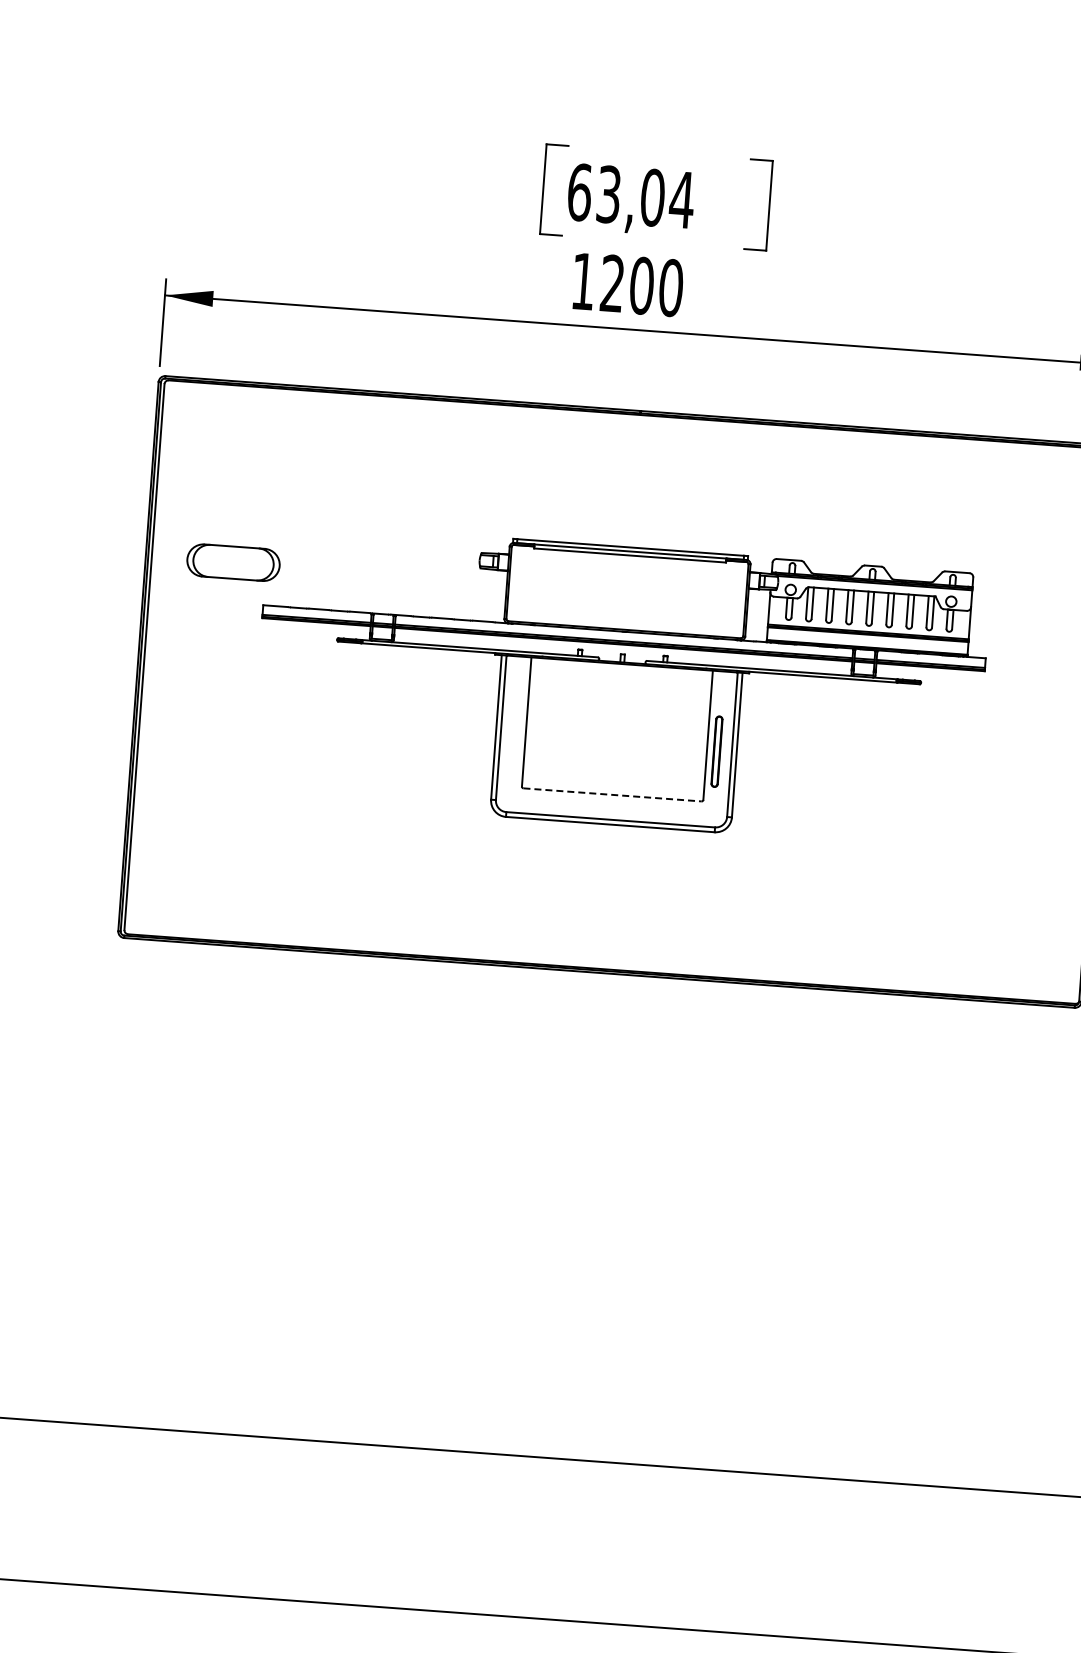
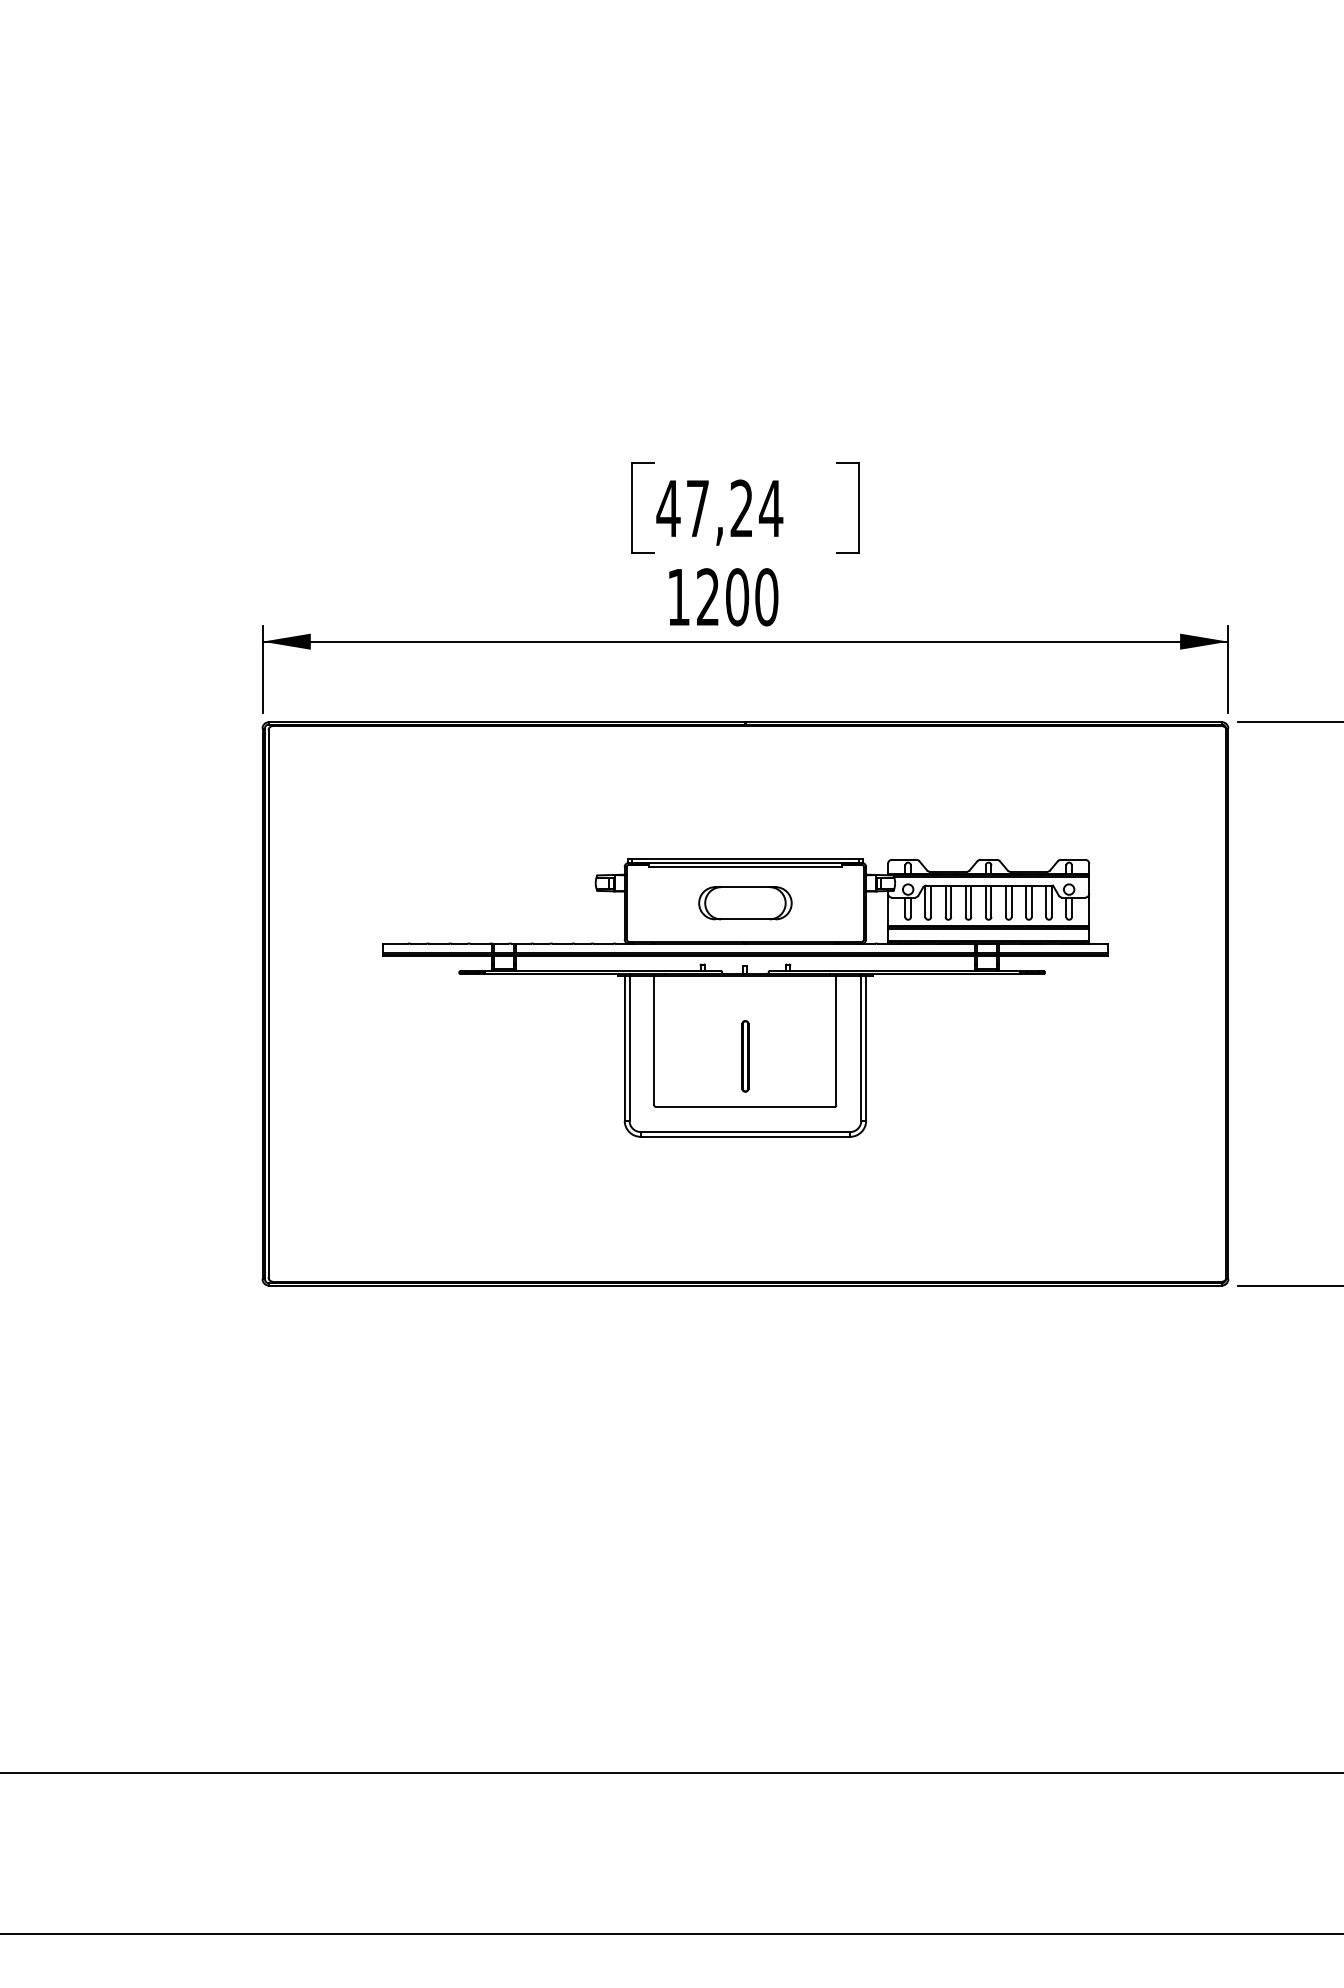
text: (615, 194) -> (704, 508), 63,04 -> 47,24
part: (233, 562) -> (745, 903), moved
part: (717, 751) -> (745, 1056), moved
line: (612, 795) -> (745, 1107), dashed -> solid

